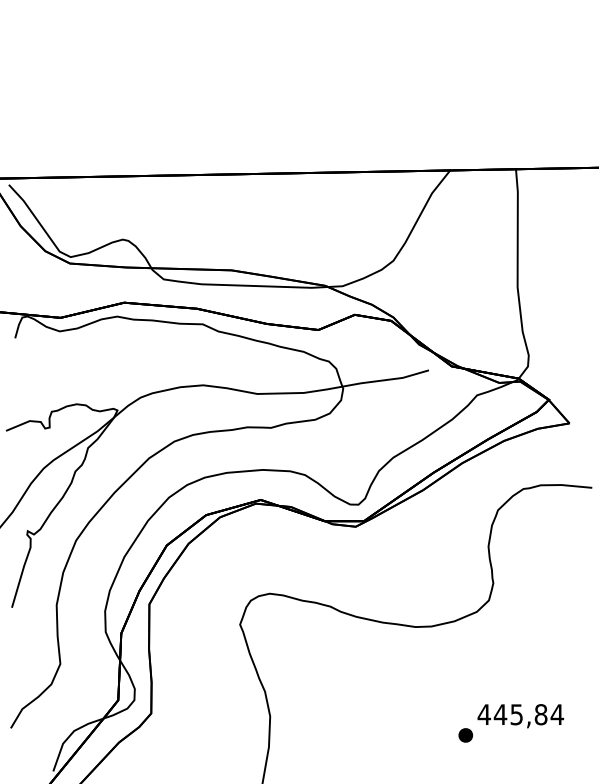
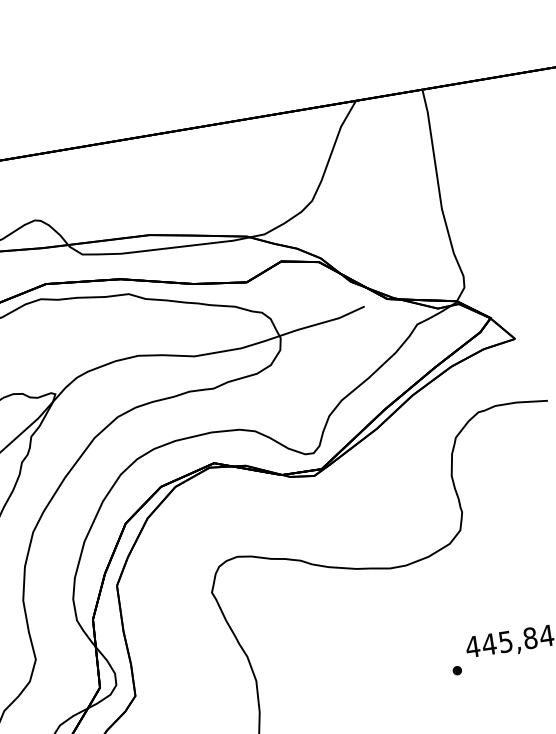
part: (465, 735) -> (457, 670), size x0.62

